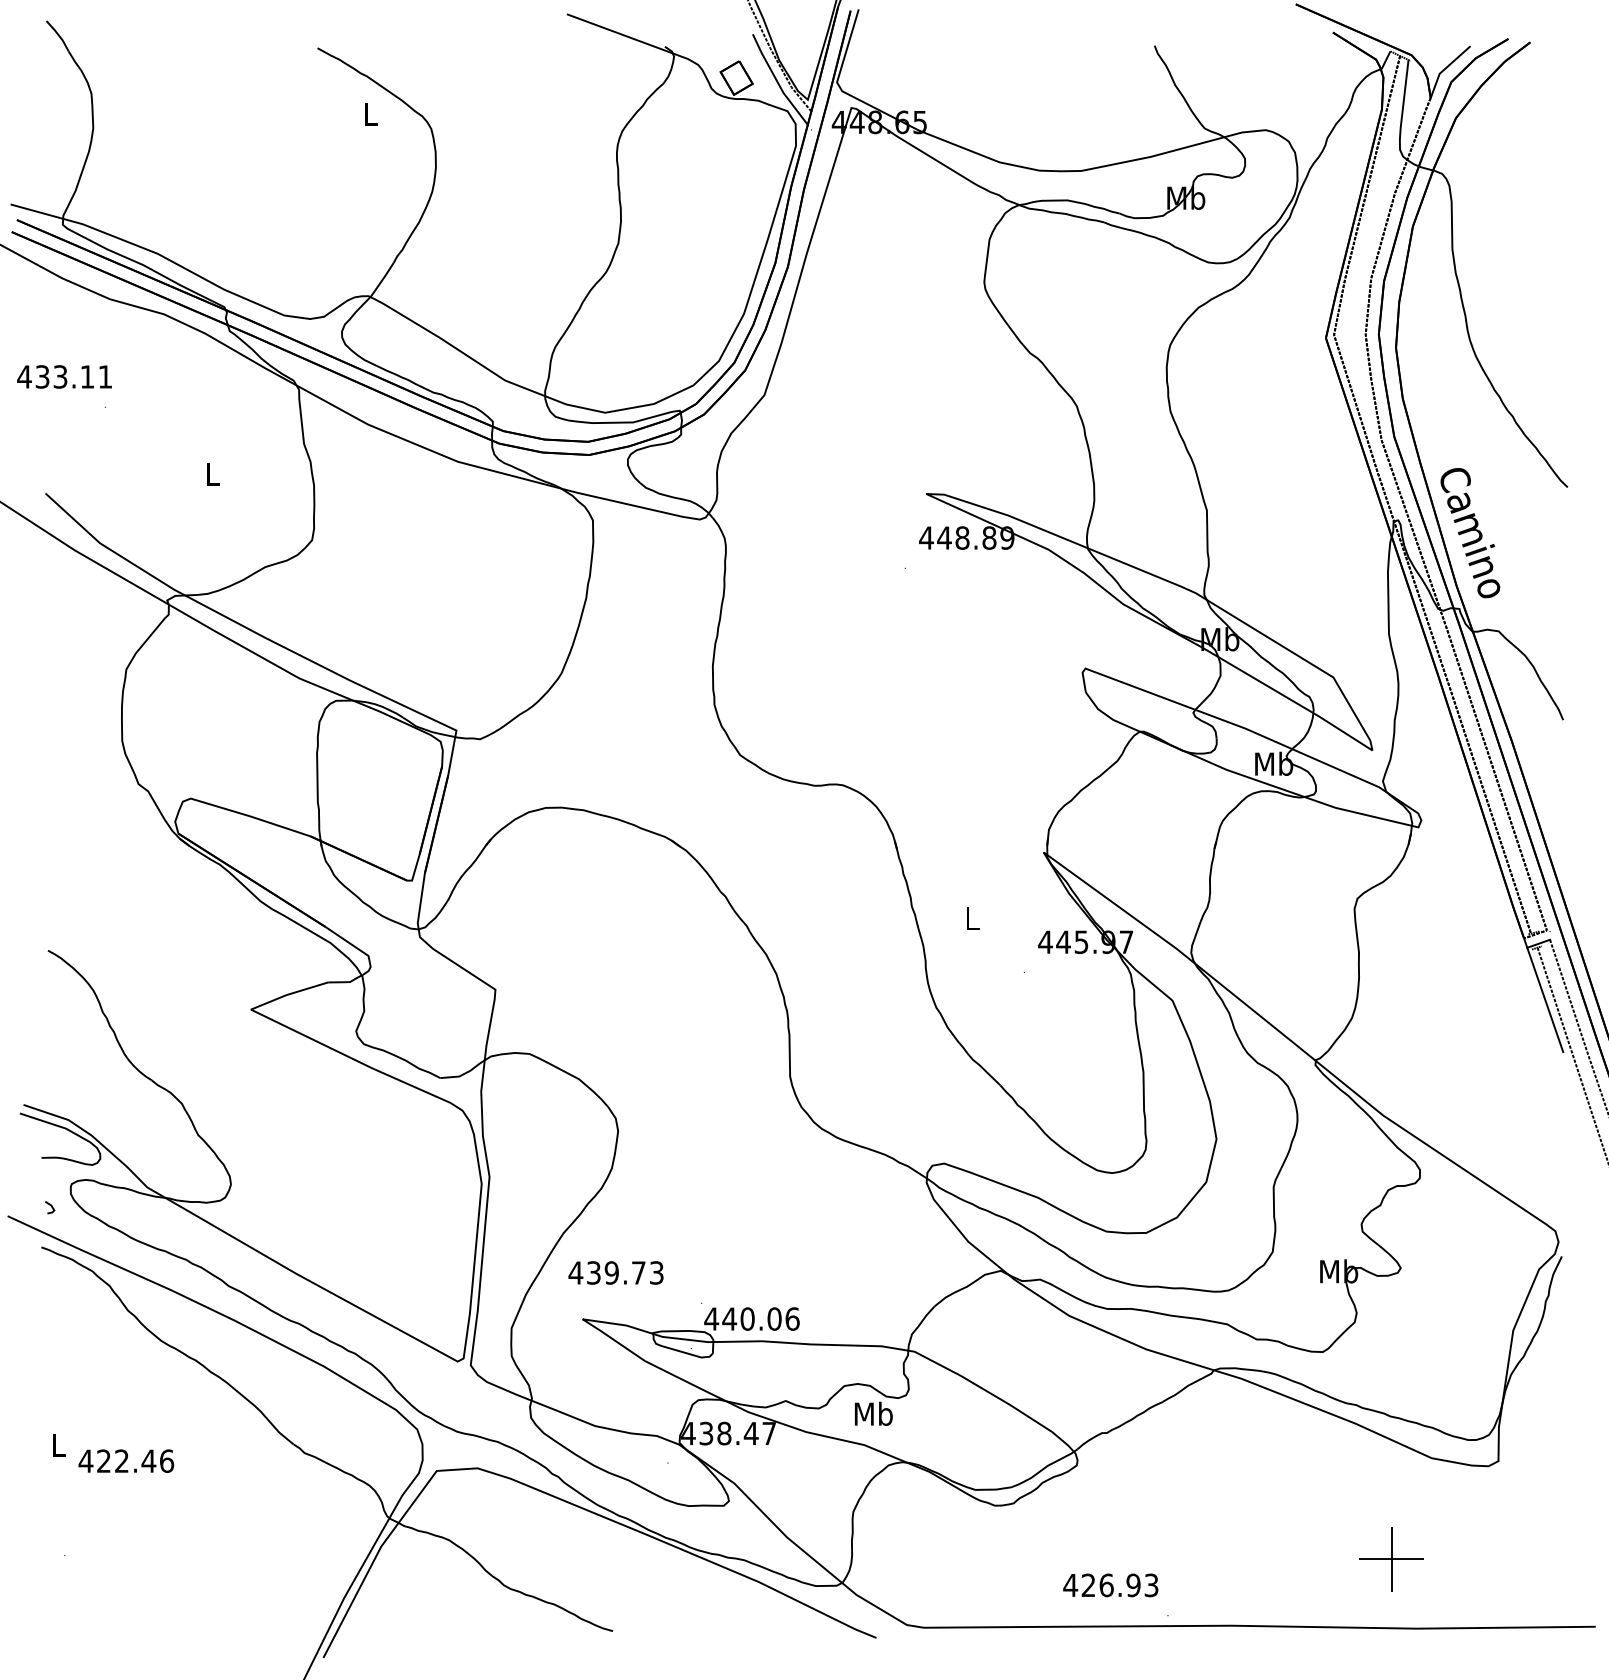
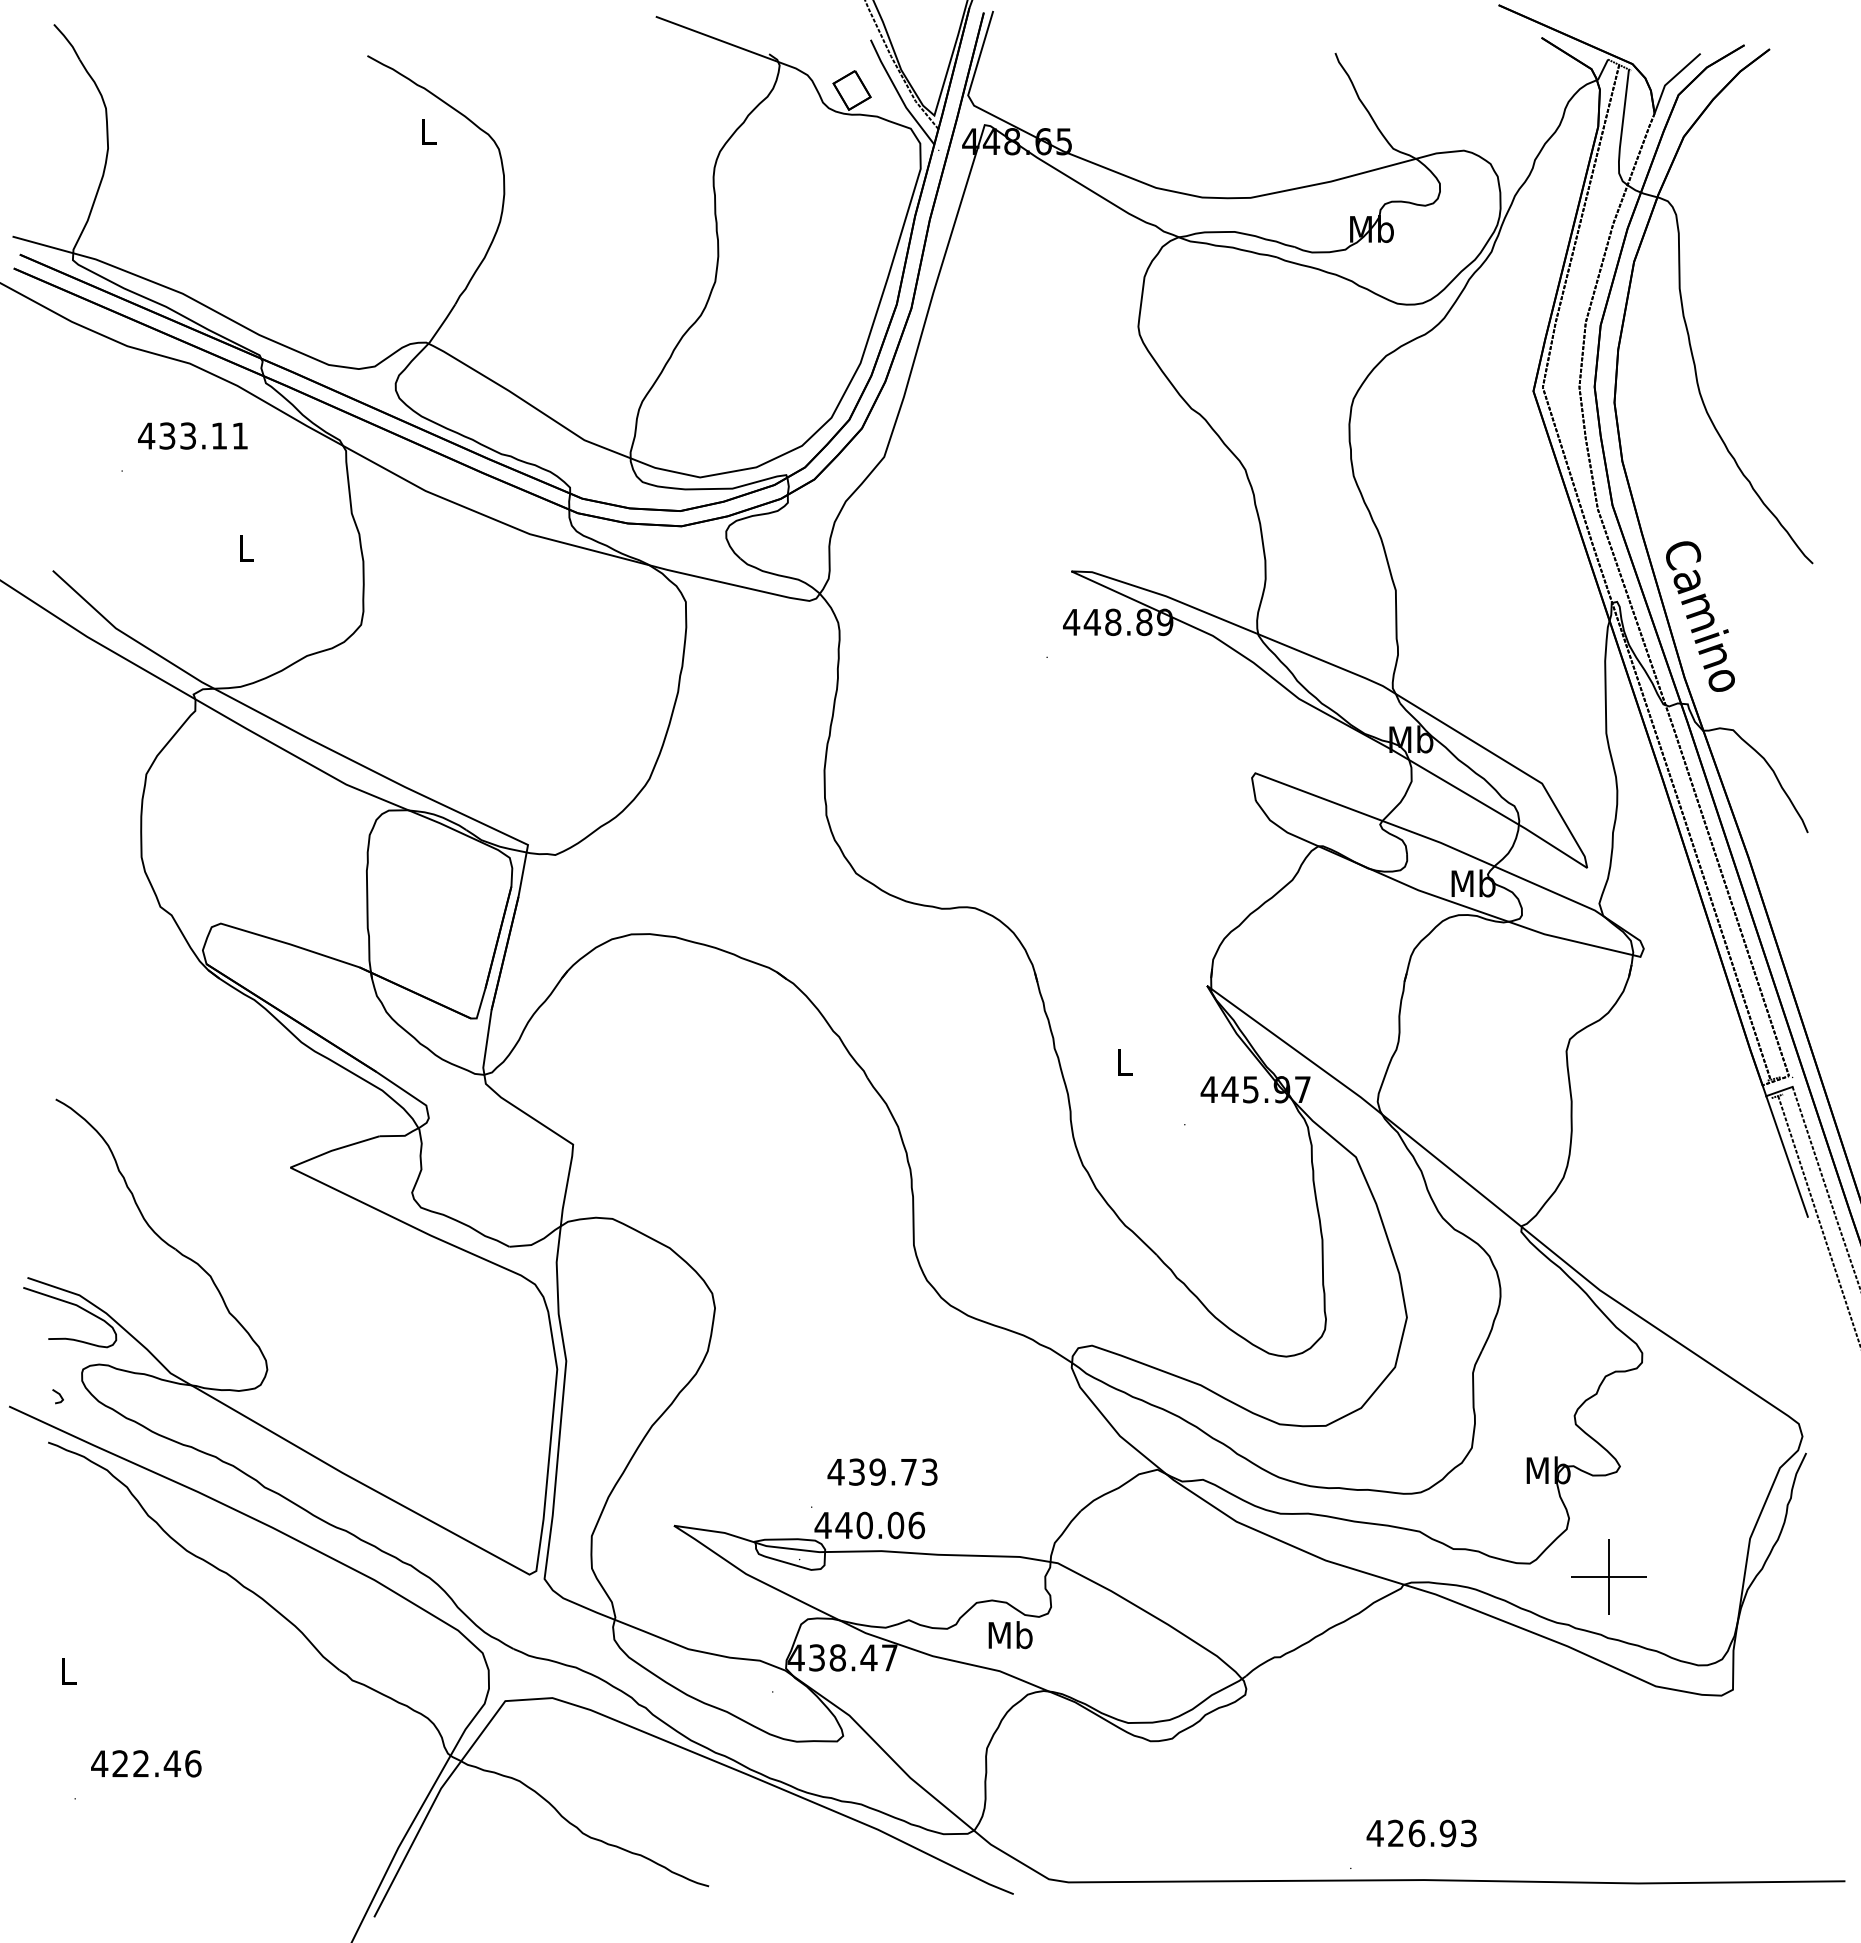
text: (64, 376) -> (192, 435), moved
text: (615, 1272) -> (882, 1471), moved
text: (126, 1460) -> (146, 1763), moved
part: (1390, 1558) -> (1608, 1576), moved
text: (1110, 1585) -> (1421, 1833), moved

